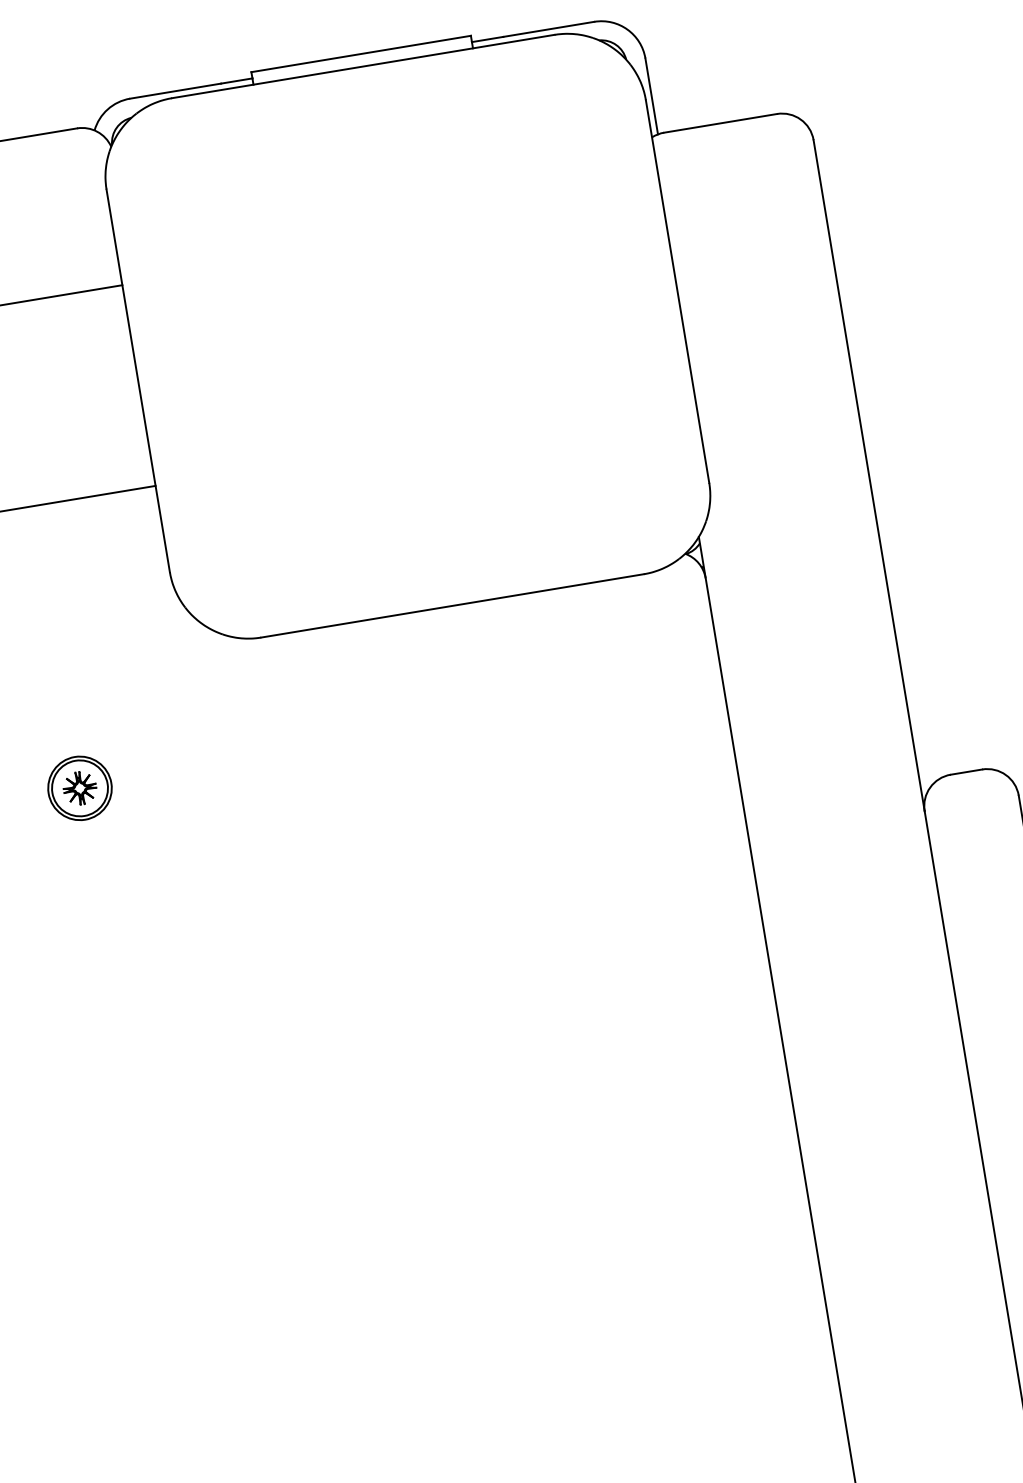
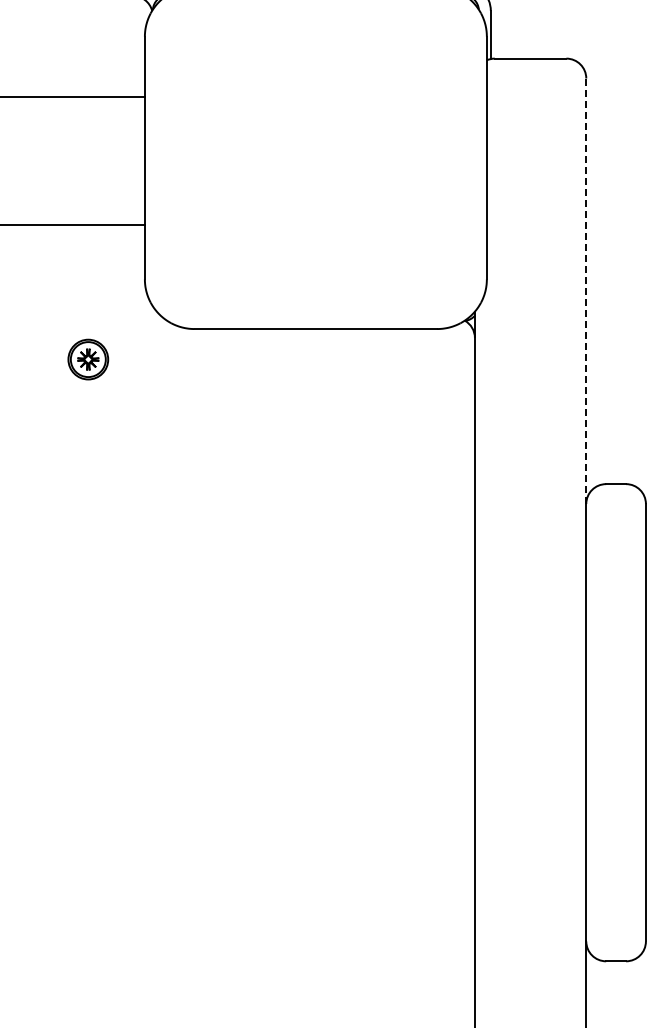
line: (869, 476) -> (586, 291), solid -> dashed
part: (80, 788) -> (88, 359), moved

